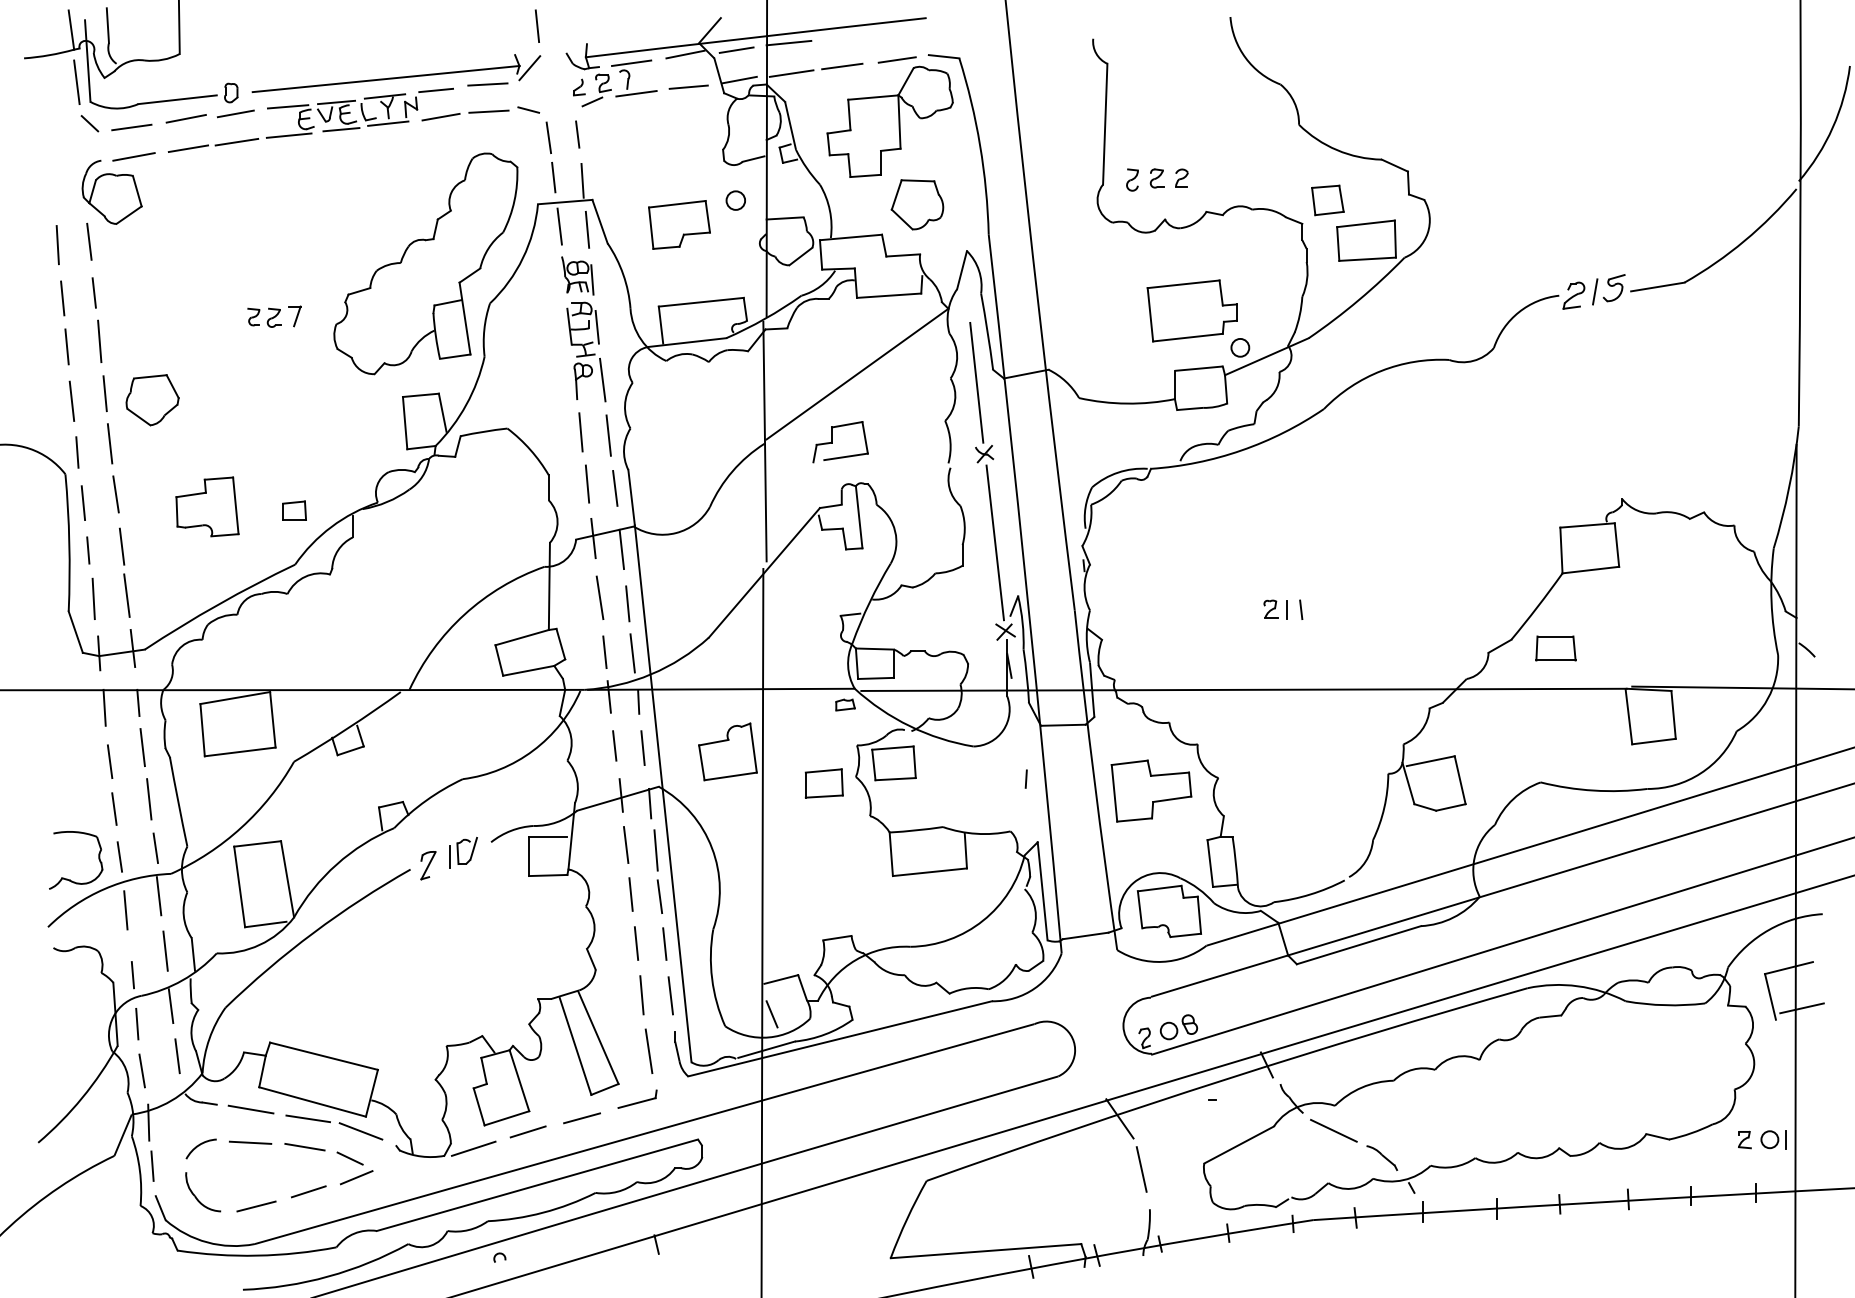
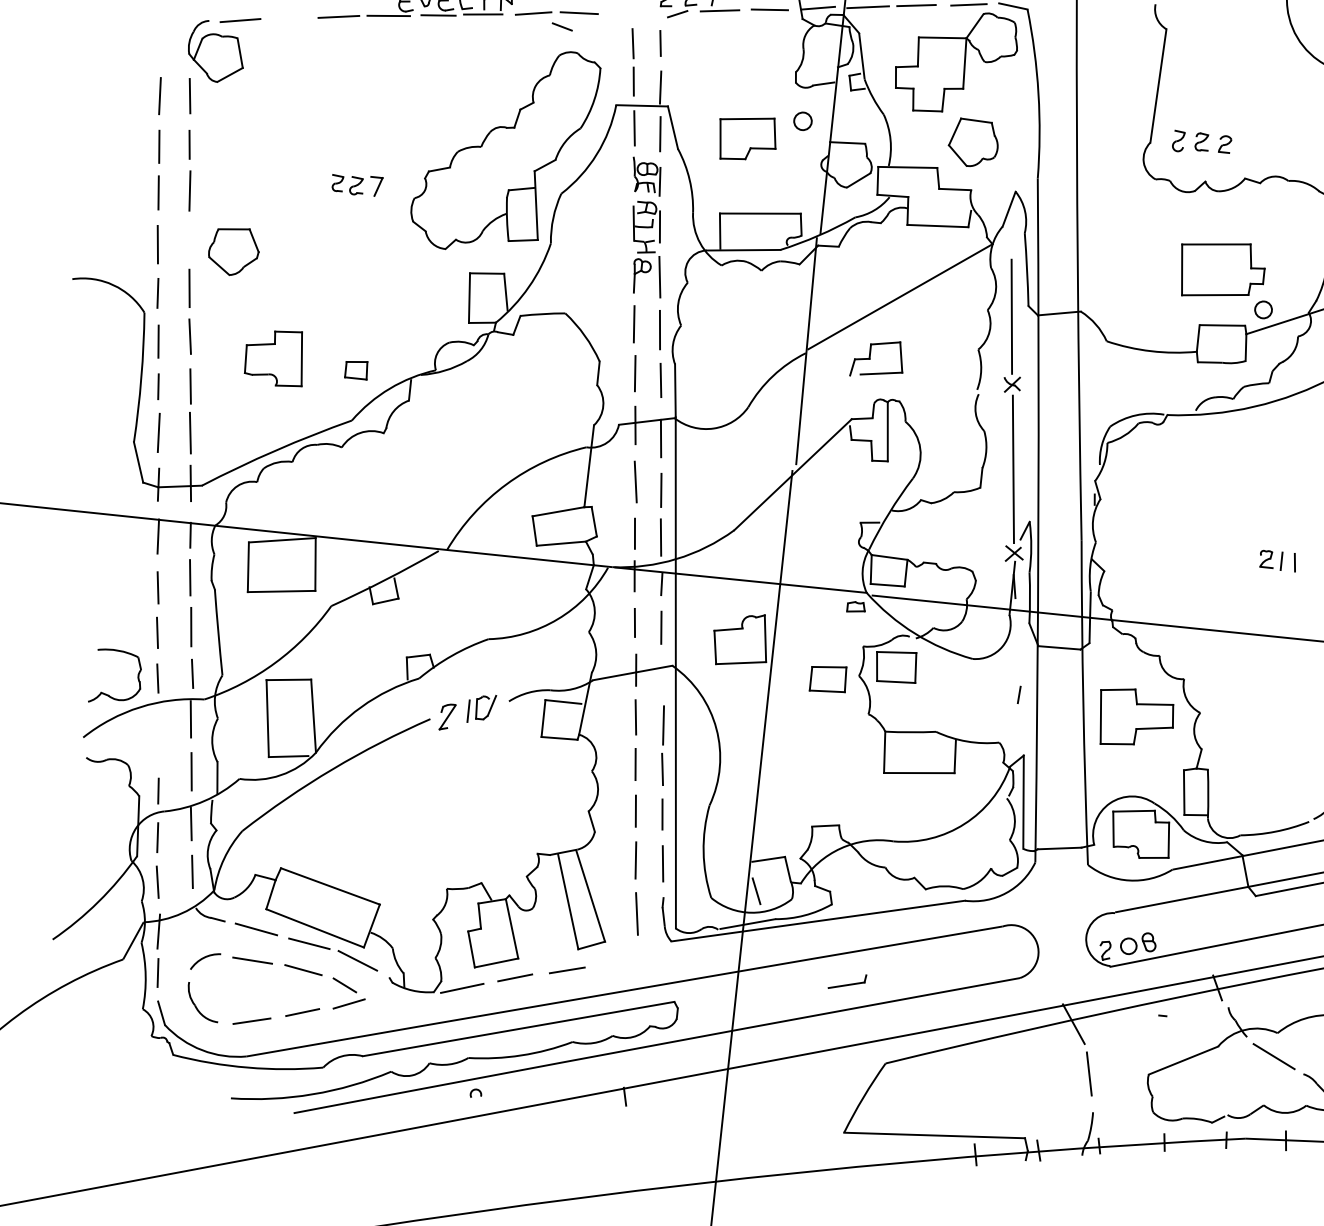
line: (528, 109) -> (562, 26), moved
line: (188, 148) -> (292, 18), removed
line: (104, 393) -> (189, 240), removed
line: (650, 803) -> (662, 680), removed
line: (125, 910) -> (157, 729), removed
part: (637, 1098) -> (847, 980), moved

